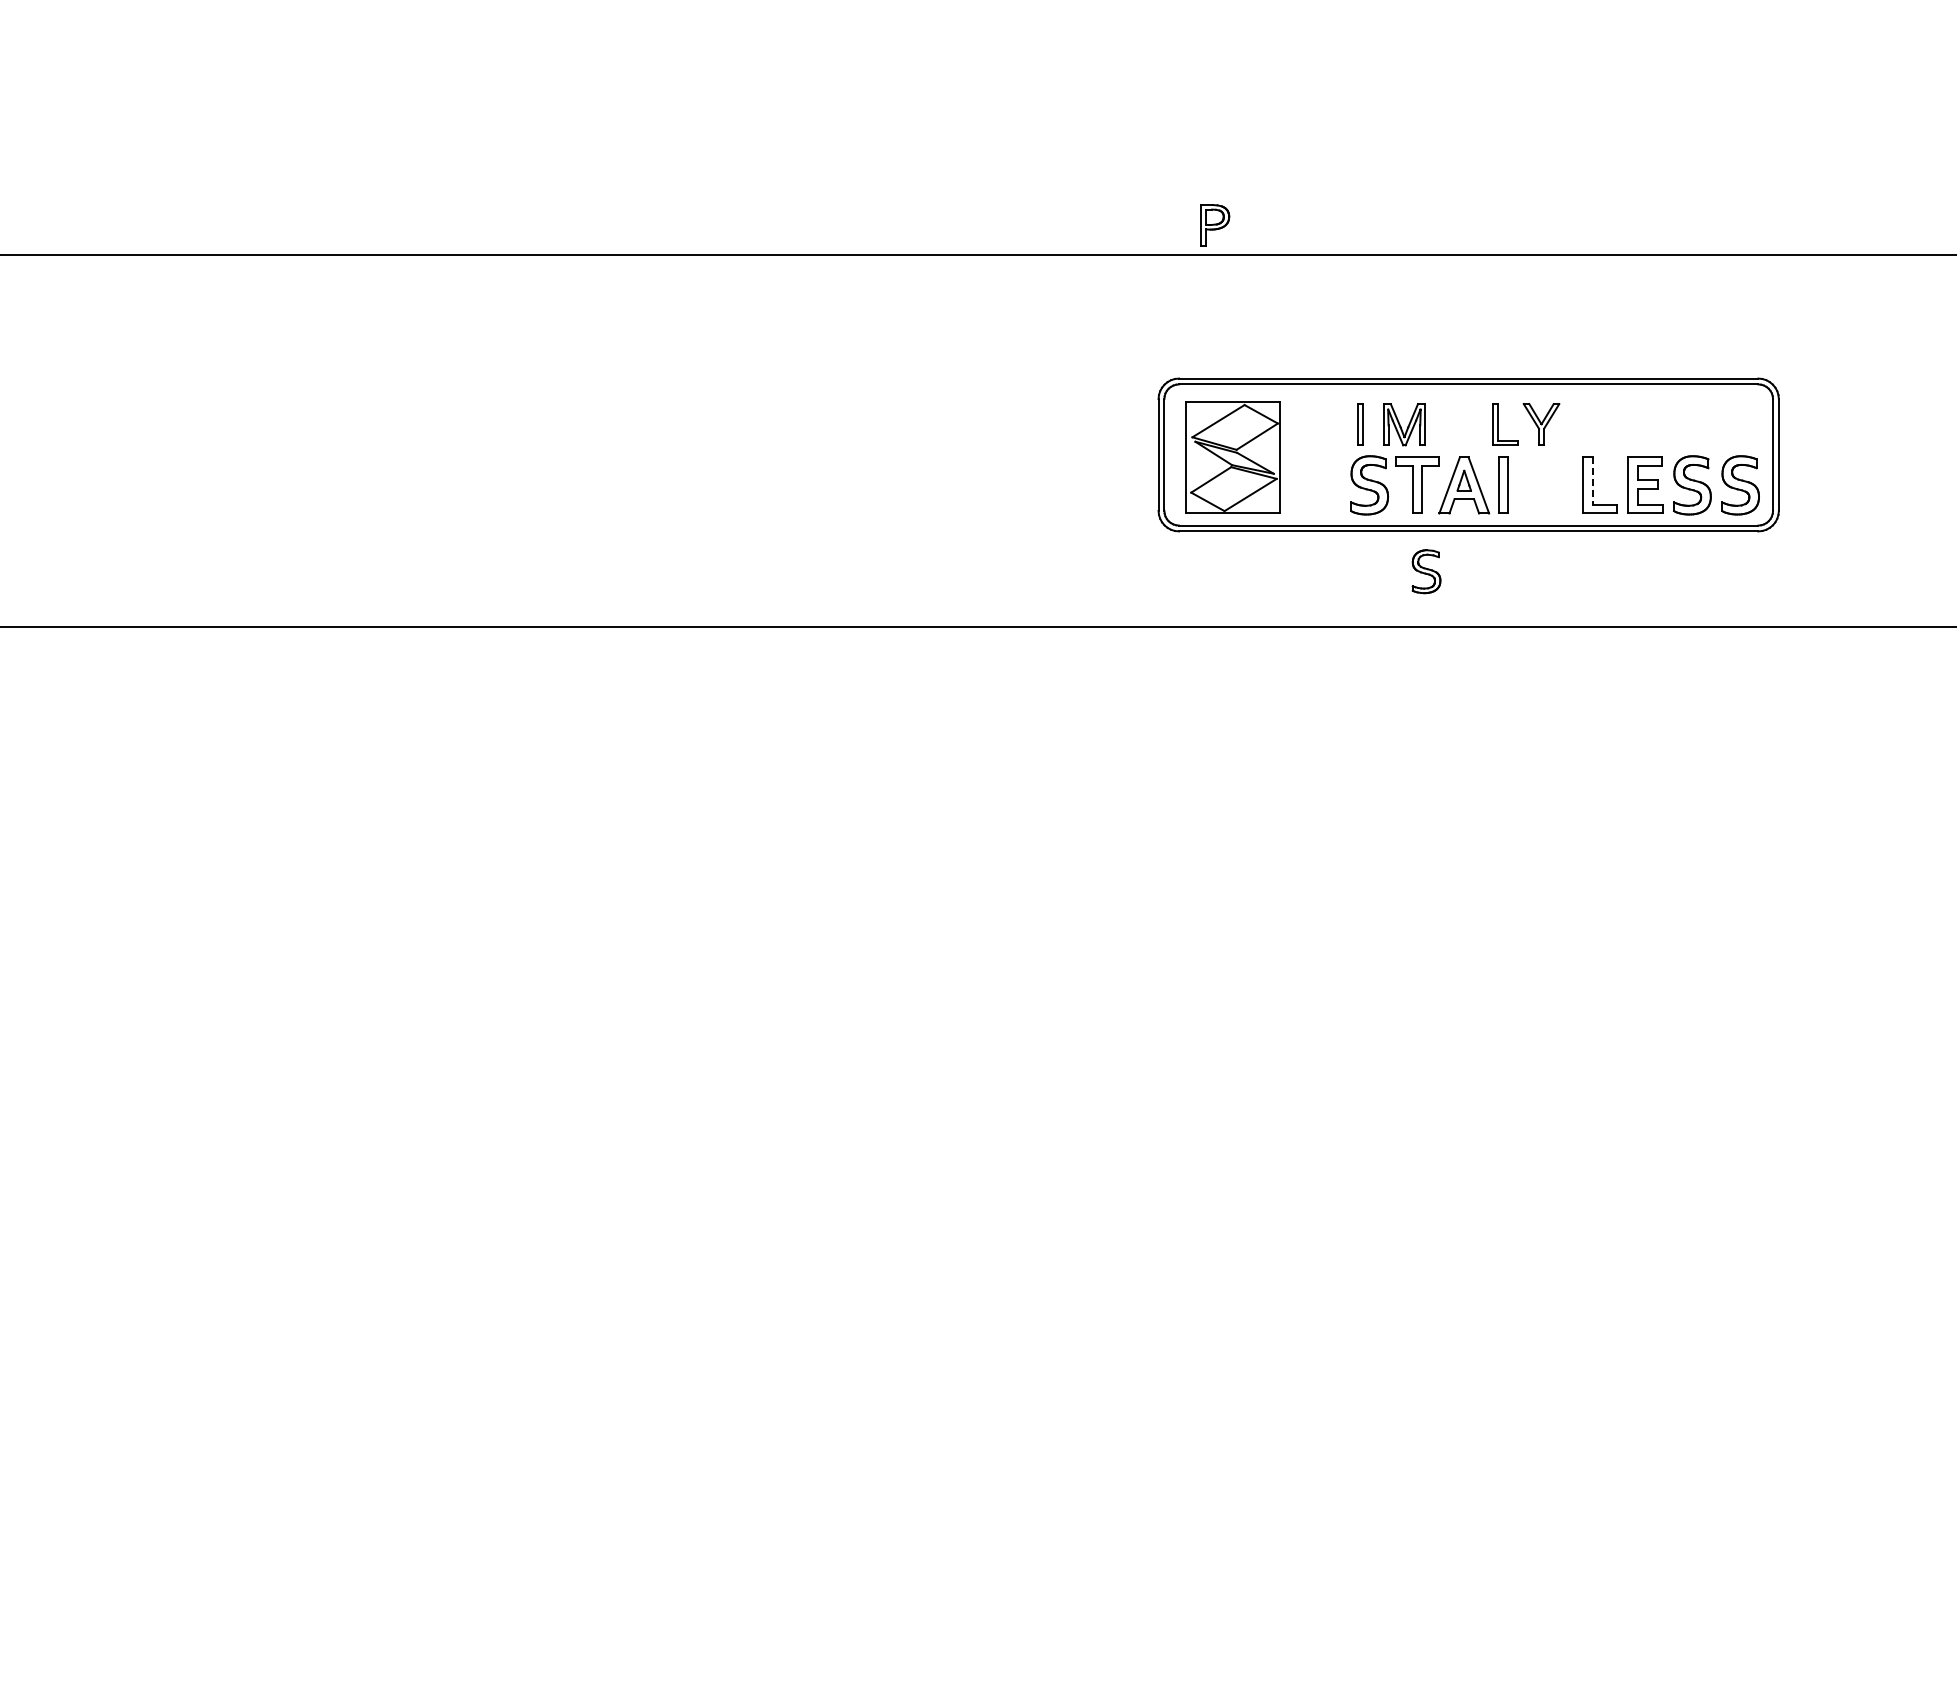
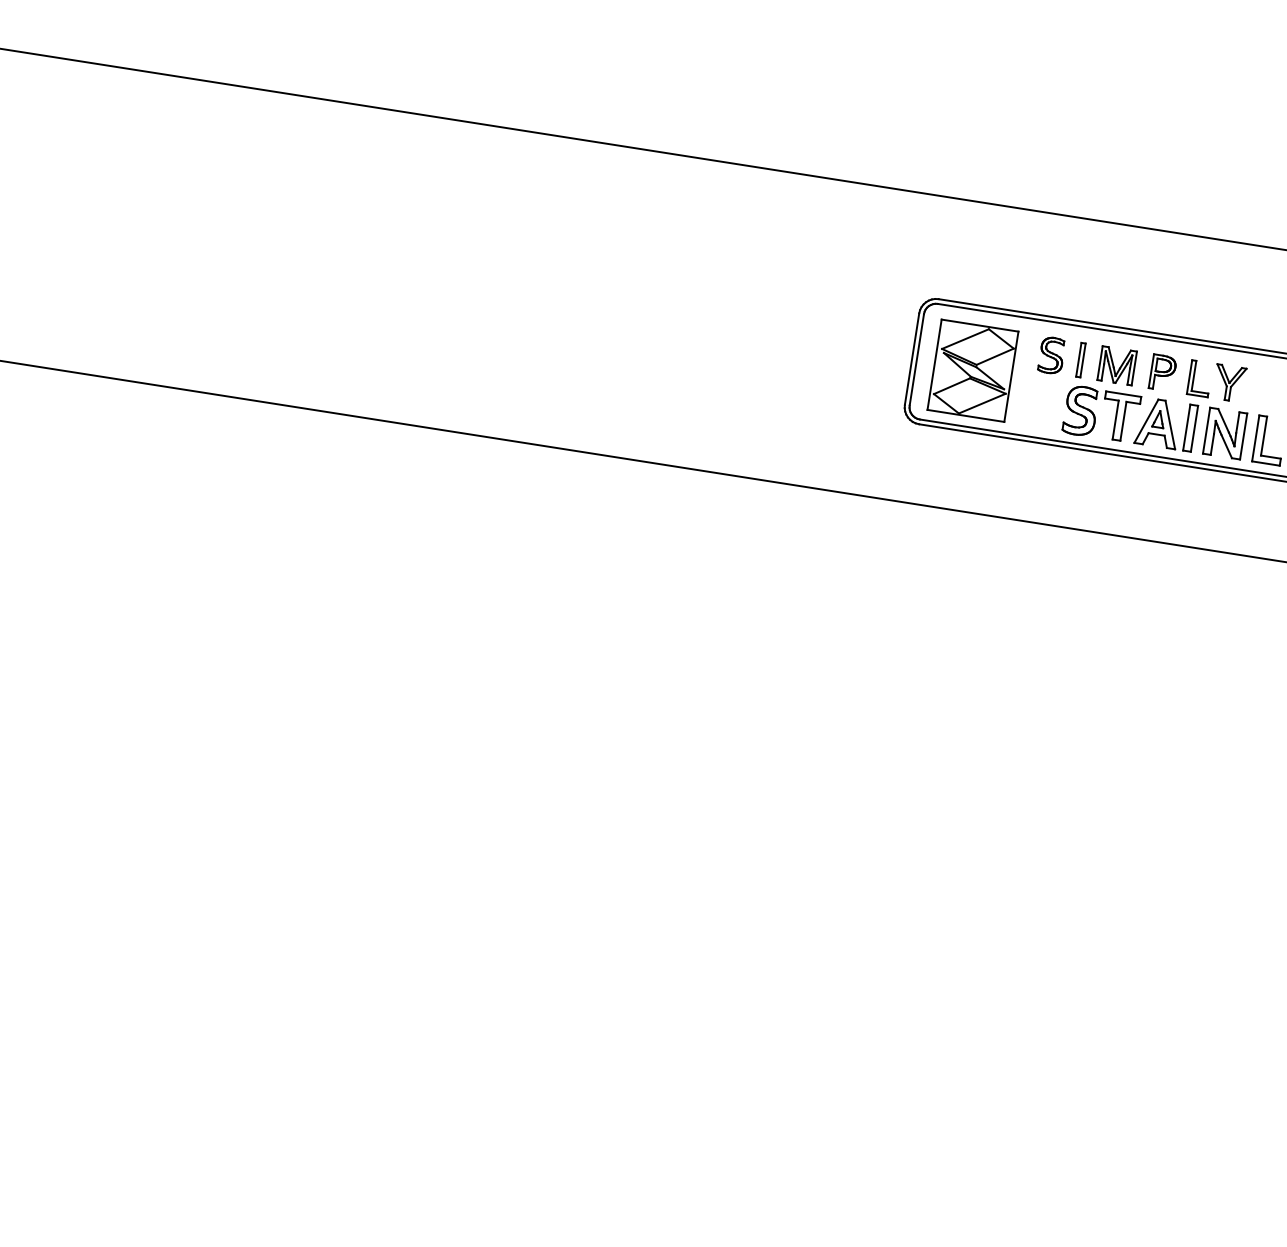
part: (1215, 225) -> (1163, 372), moved
line: (1592, 481) -> (1263, 436), dashed -> solid
part: (1545, 485) -> (1224, 433), added
part: (1426, 571) -> (1051, 355), moved

